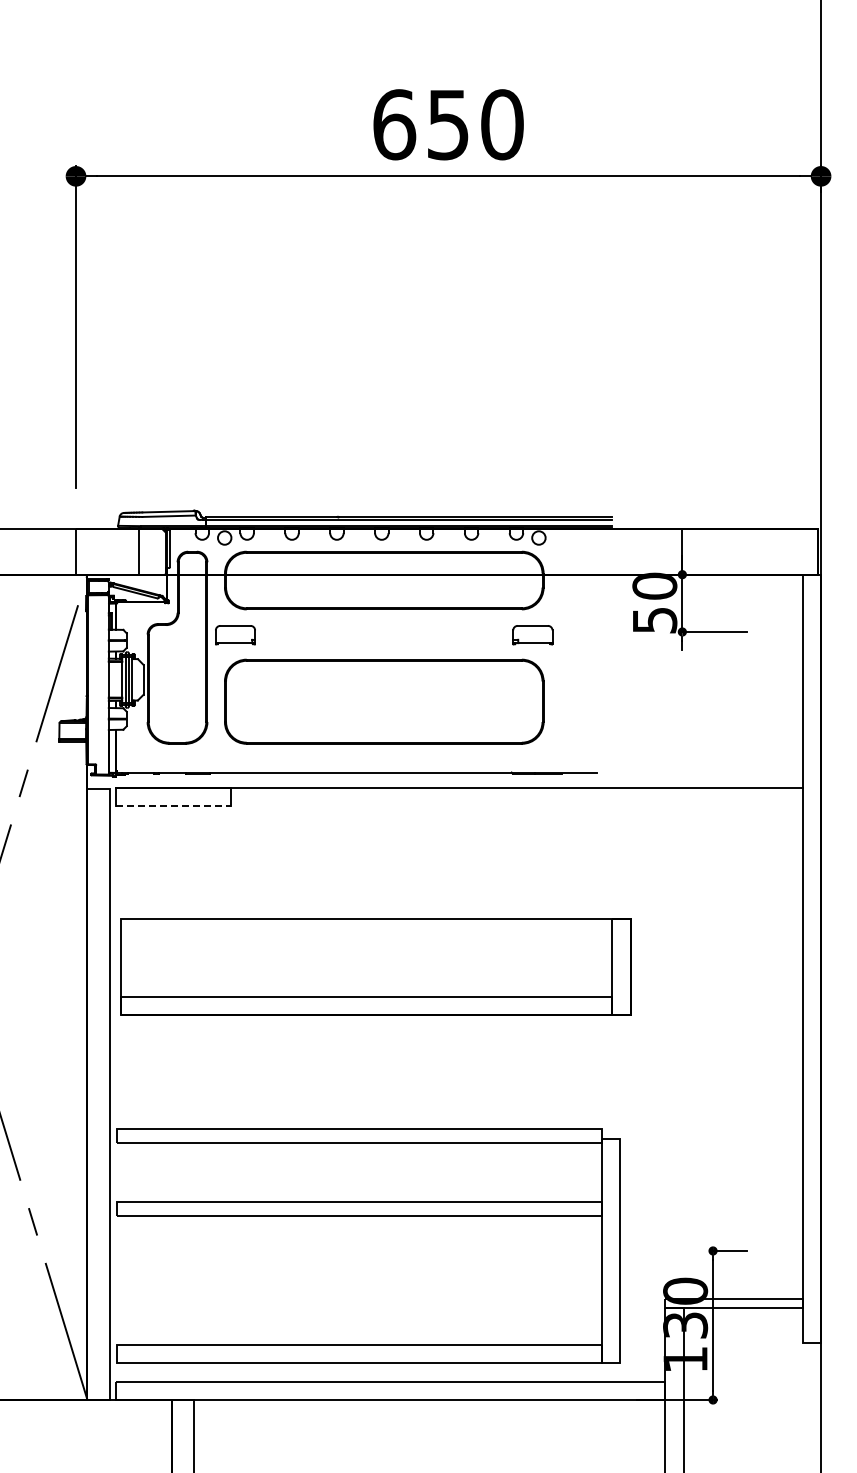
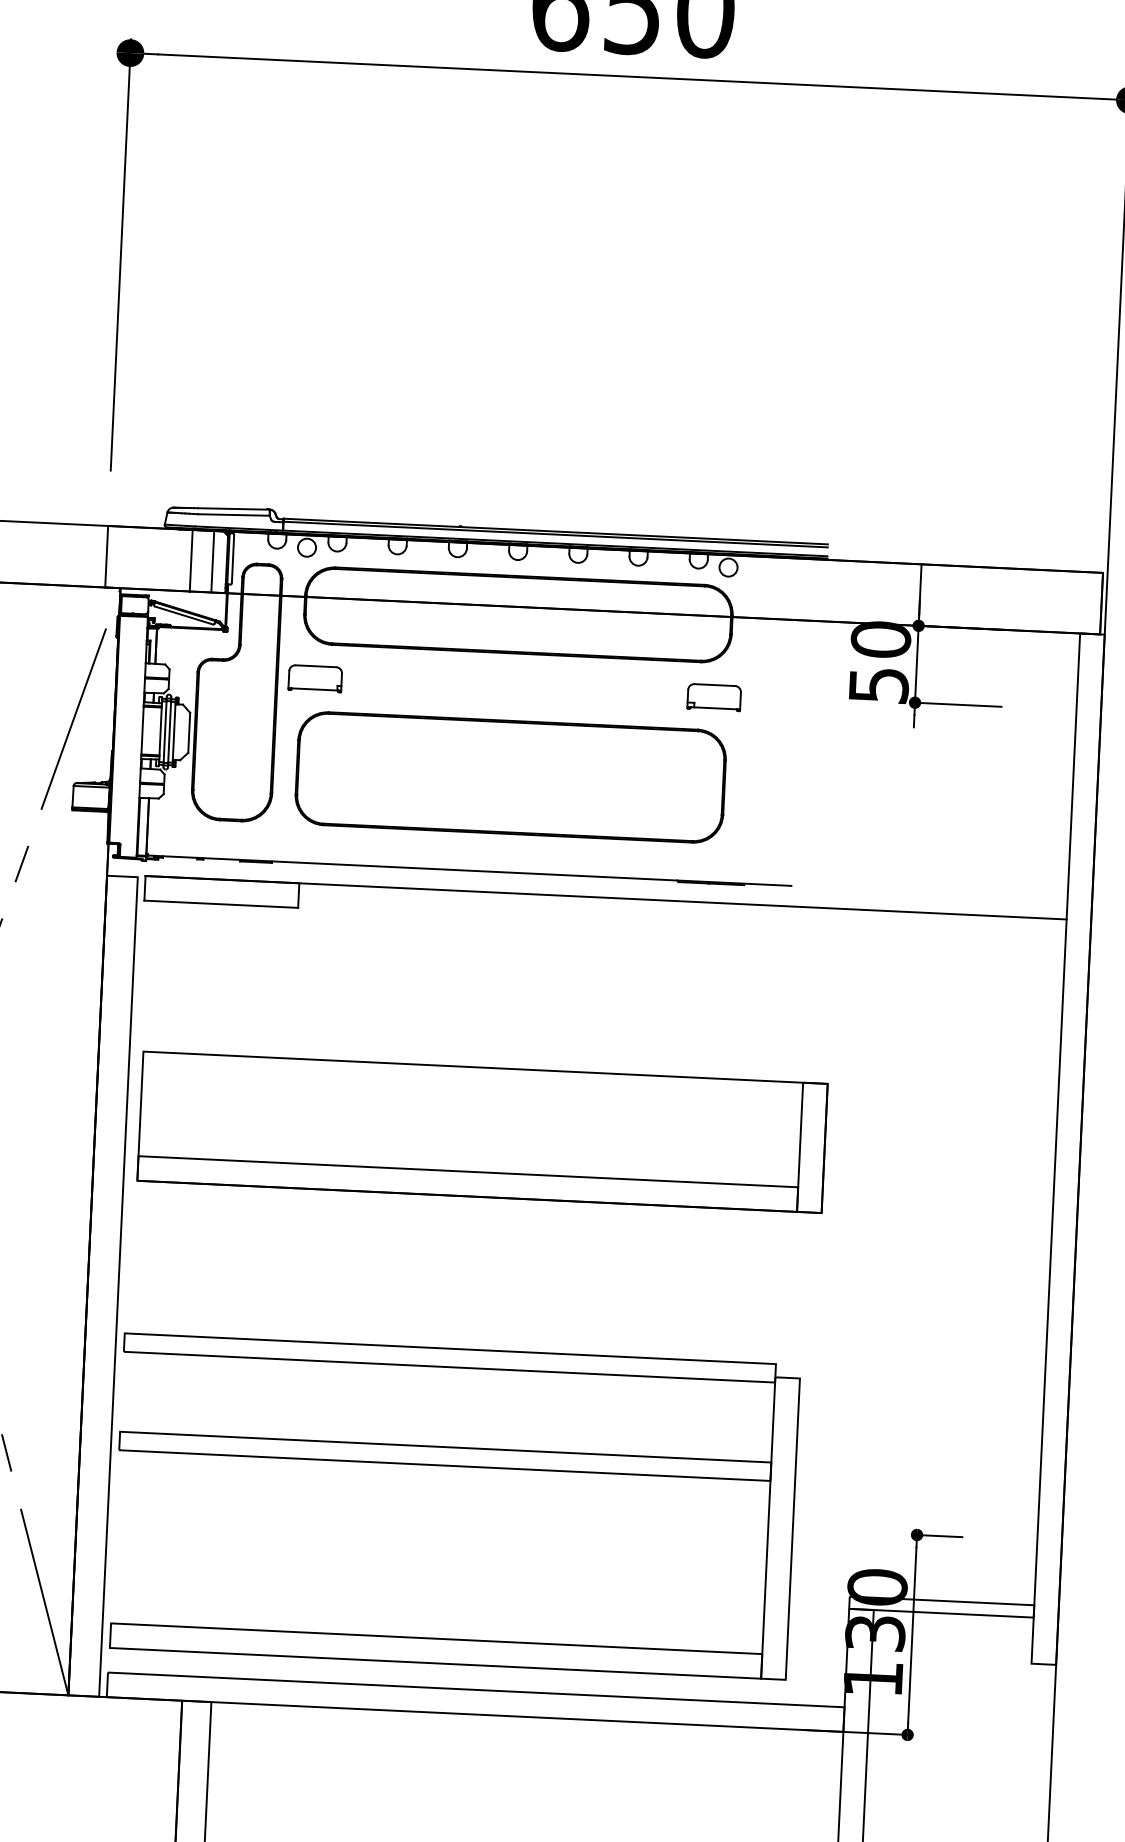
line: (155, 551) -> (213, 561), added
line: (173, 806) -> (221, 904), dashed -> solid

